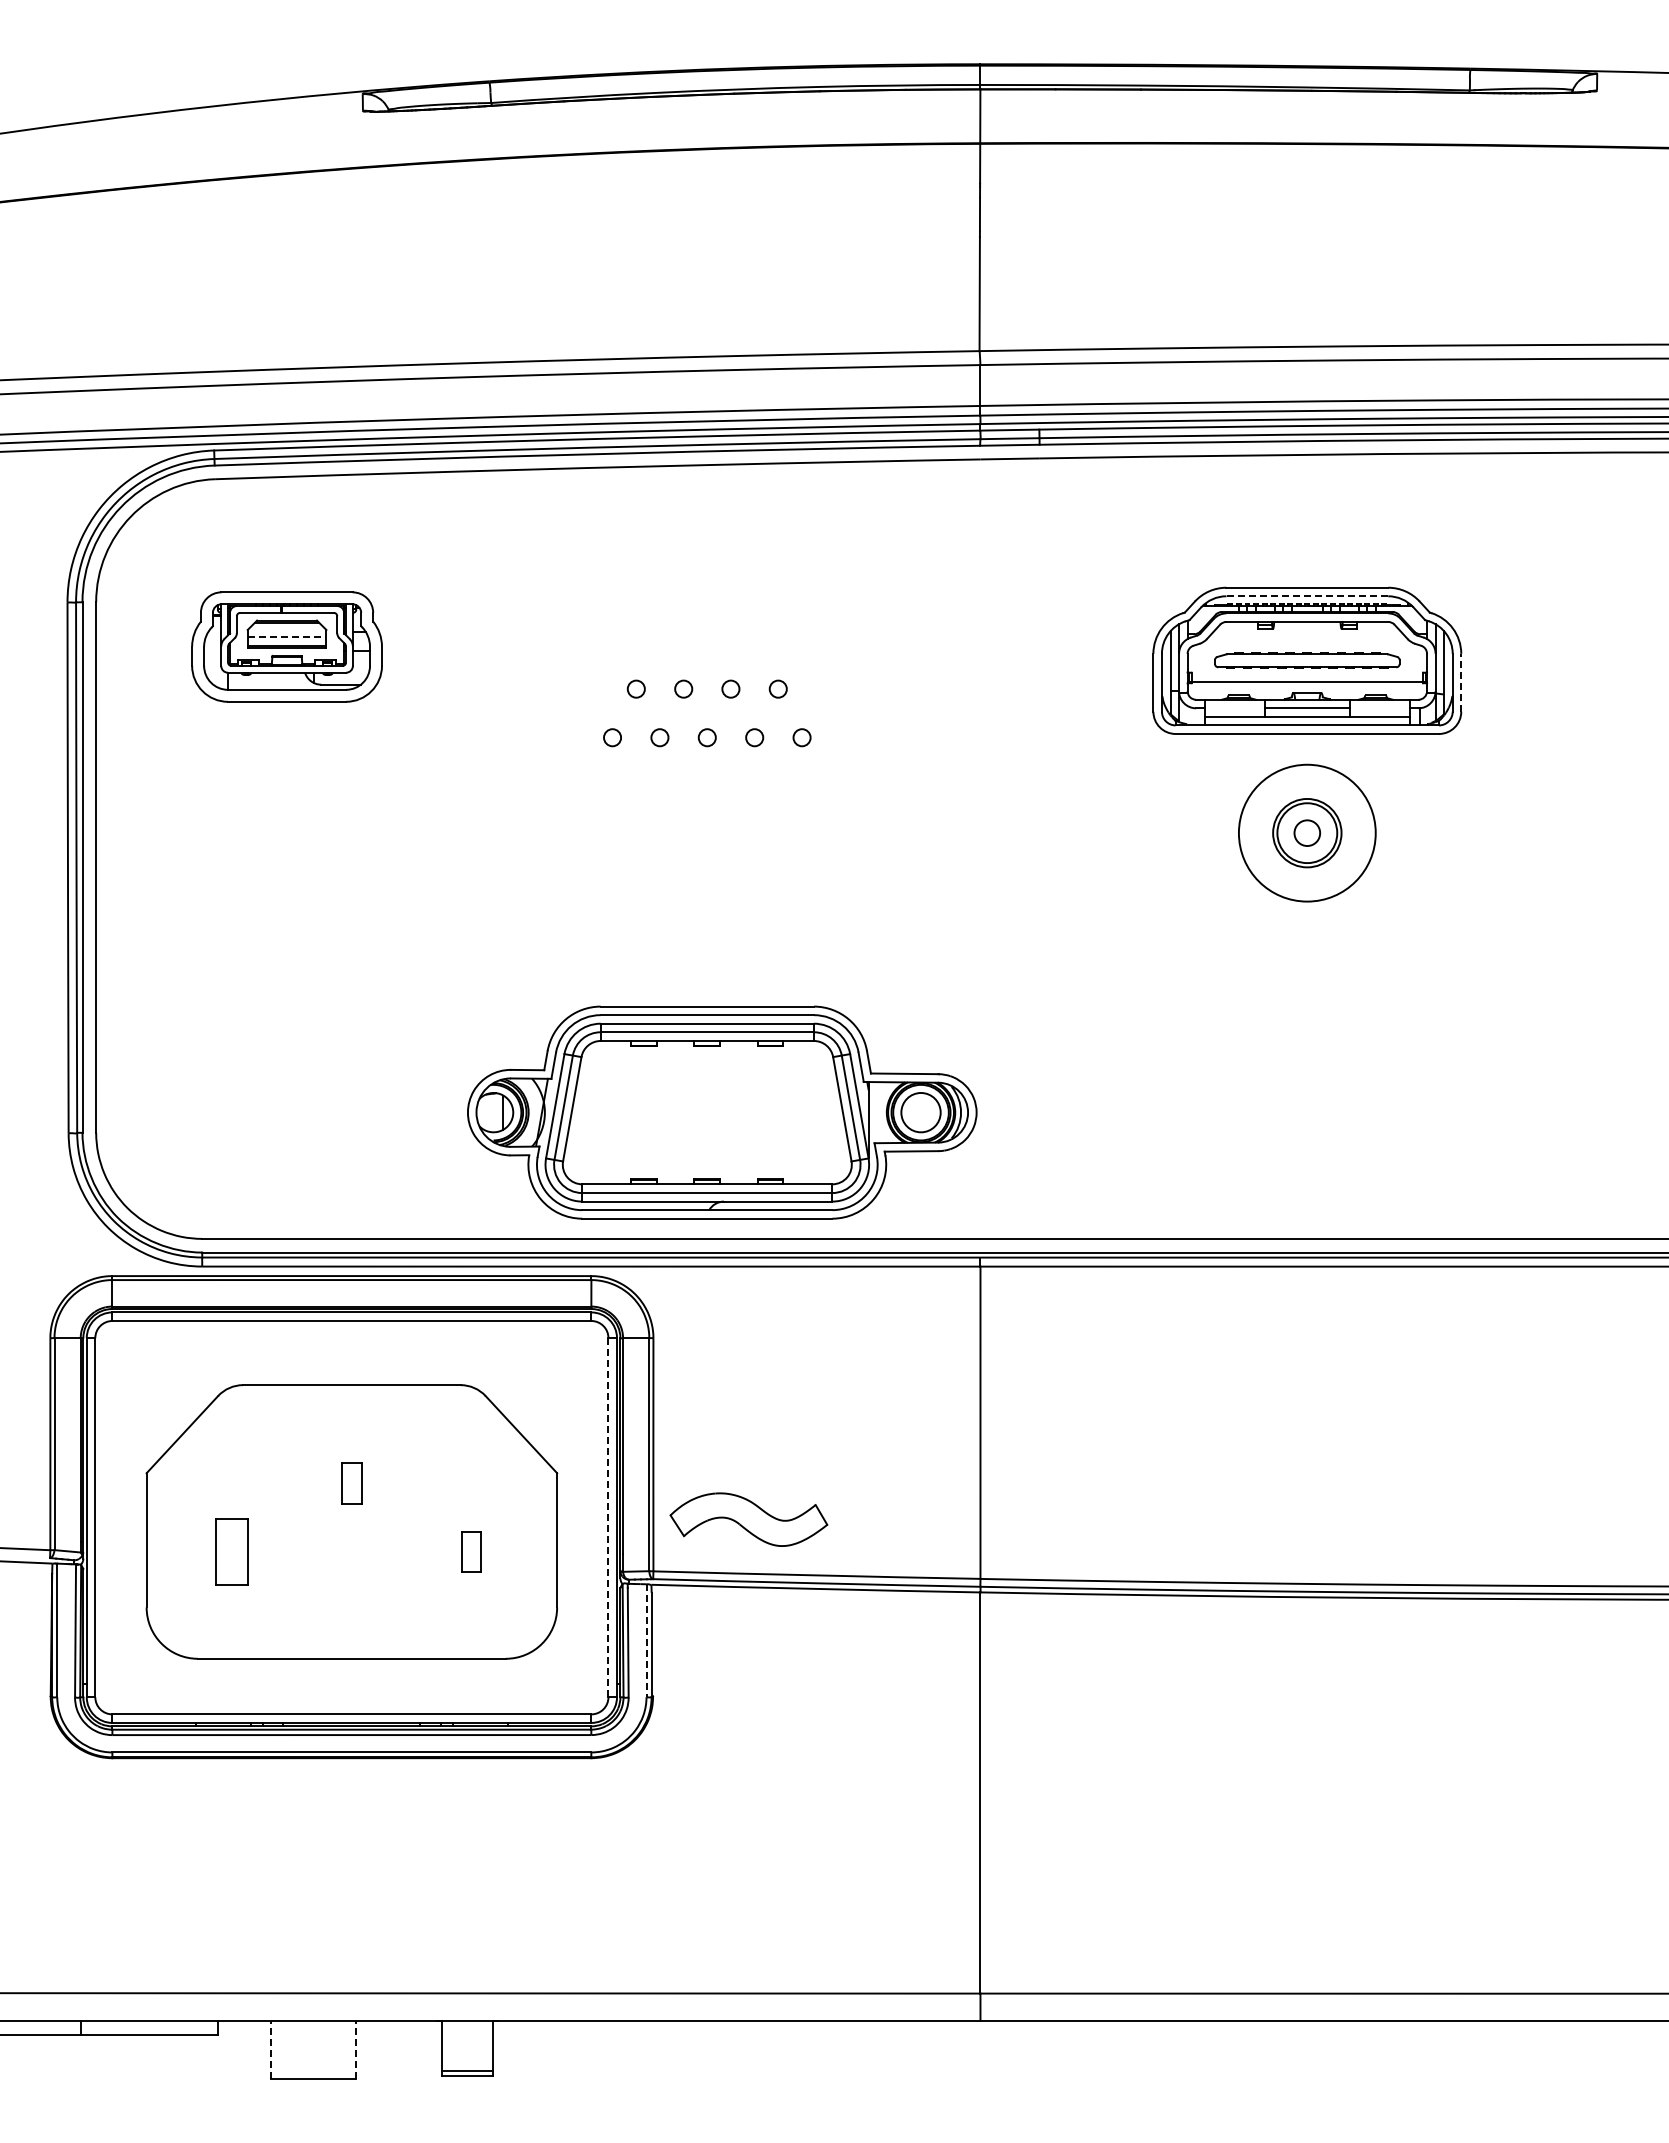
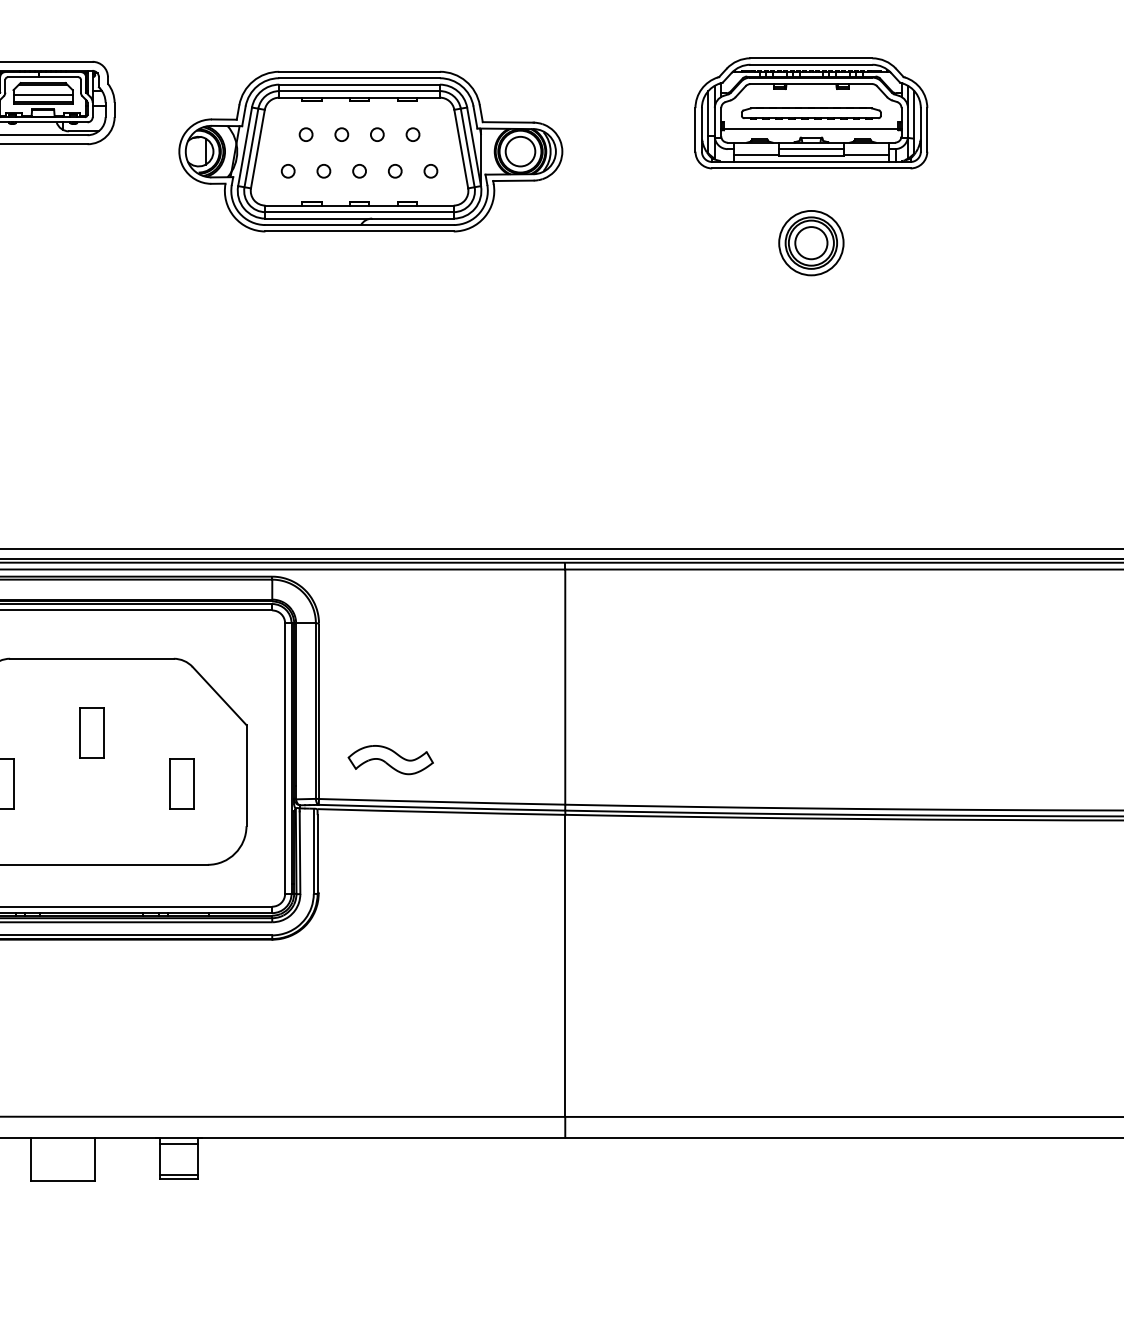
line: (1307, 596) -> (811, 64), dashed -> solid
line: (287, 636) -> (43, 95), dashed -> solid
line: (1461, 682) -> (927, 129), dashed -> solid
circle: (1306, 832) -> (810, 242), size x1.67
circle: (1307, 832) -> (811, 242), size x0.62
part: (722, 1112) -> (371, 151), moved
part: (351, 1483) -> (91, 732), size x1.67
line: (608, 1517) -> (285, 758), dashed -> solid
part: (748, 1519) -> (390, 759), size x0.71
part: (471, 1551) -> (182, 784), size x1.67
line: (646, 1641) -> (313, 851), dashed -> solid
line: (467, 2029) -> (179, 1143), added
line: (270, 2049) -> (30, 1159), dashed -> solid
line: (356, 2049) -> (95, 1159), dashed -> solid

